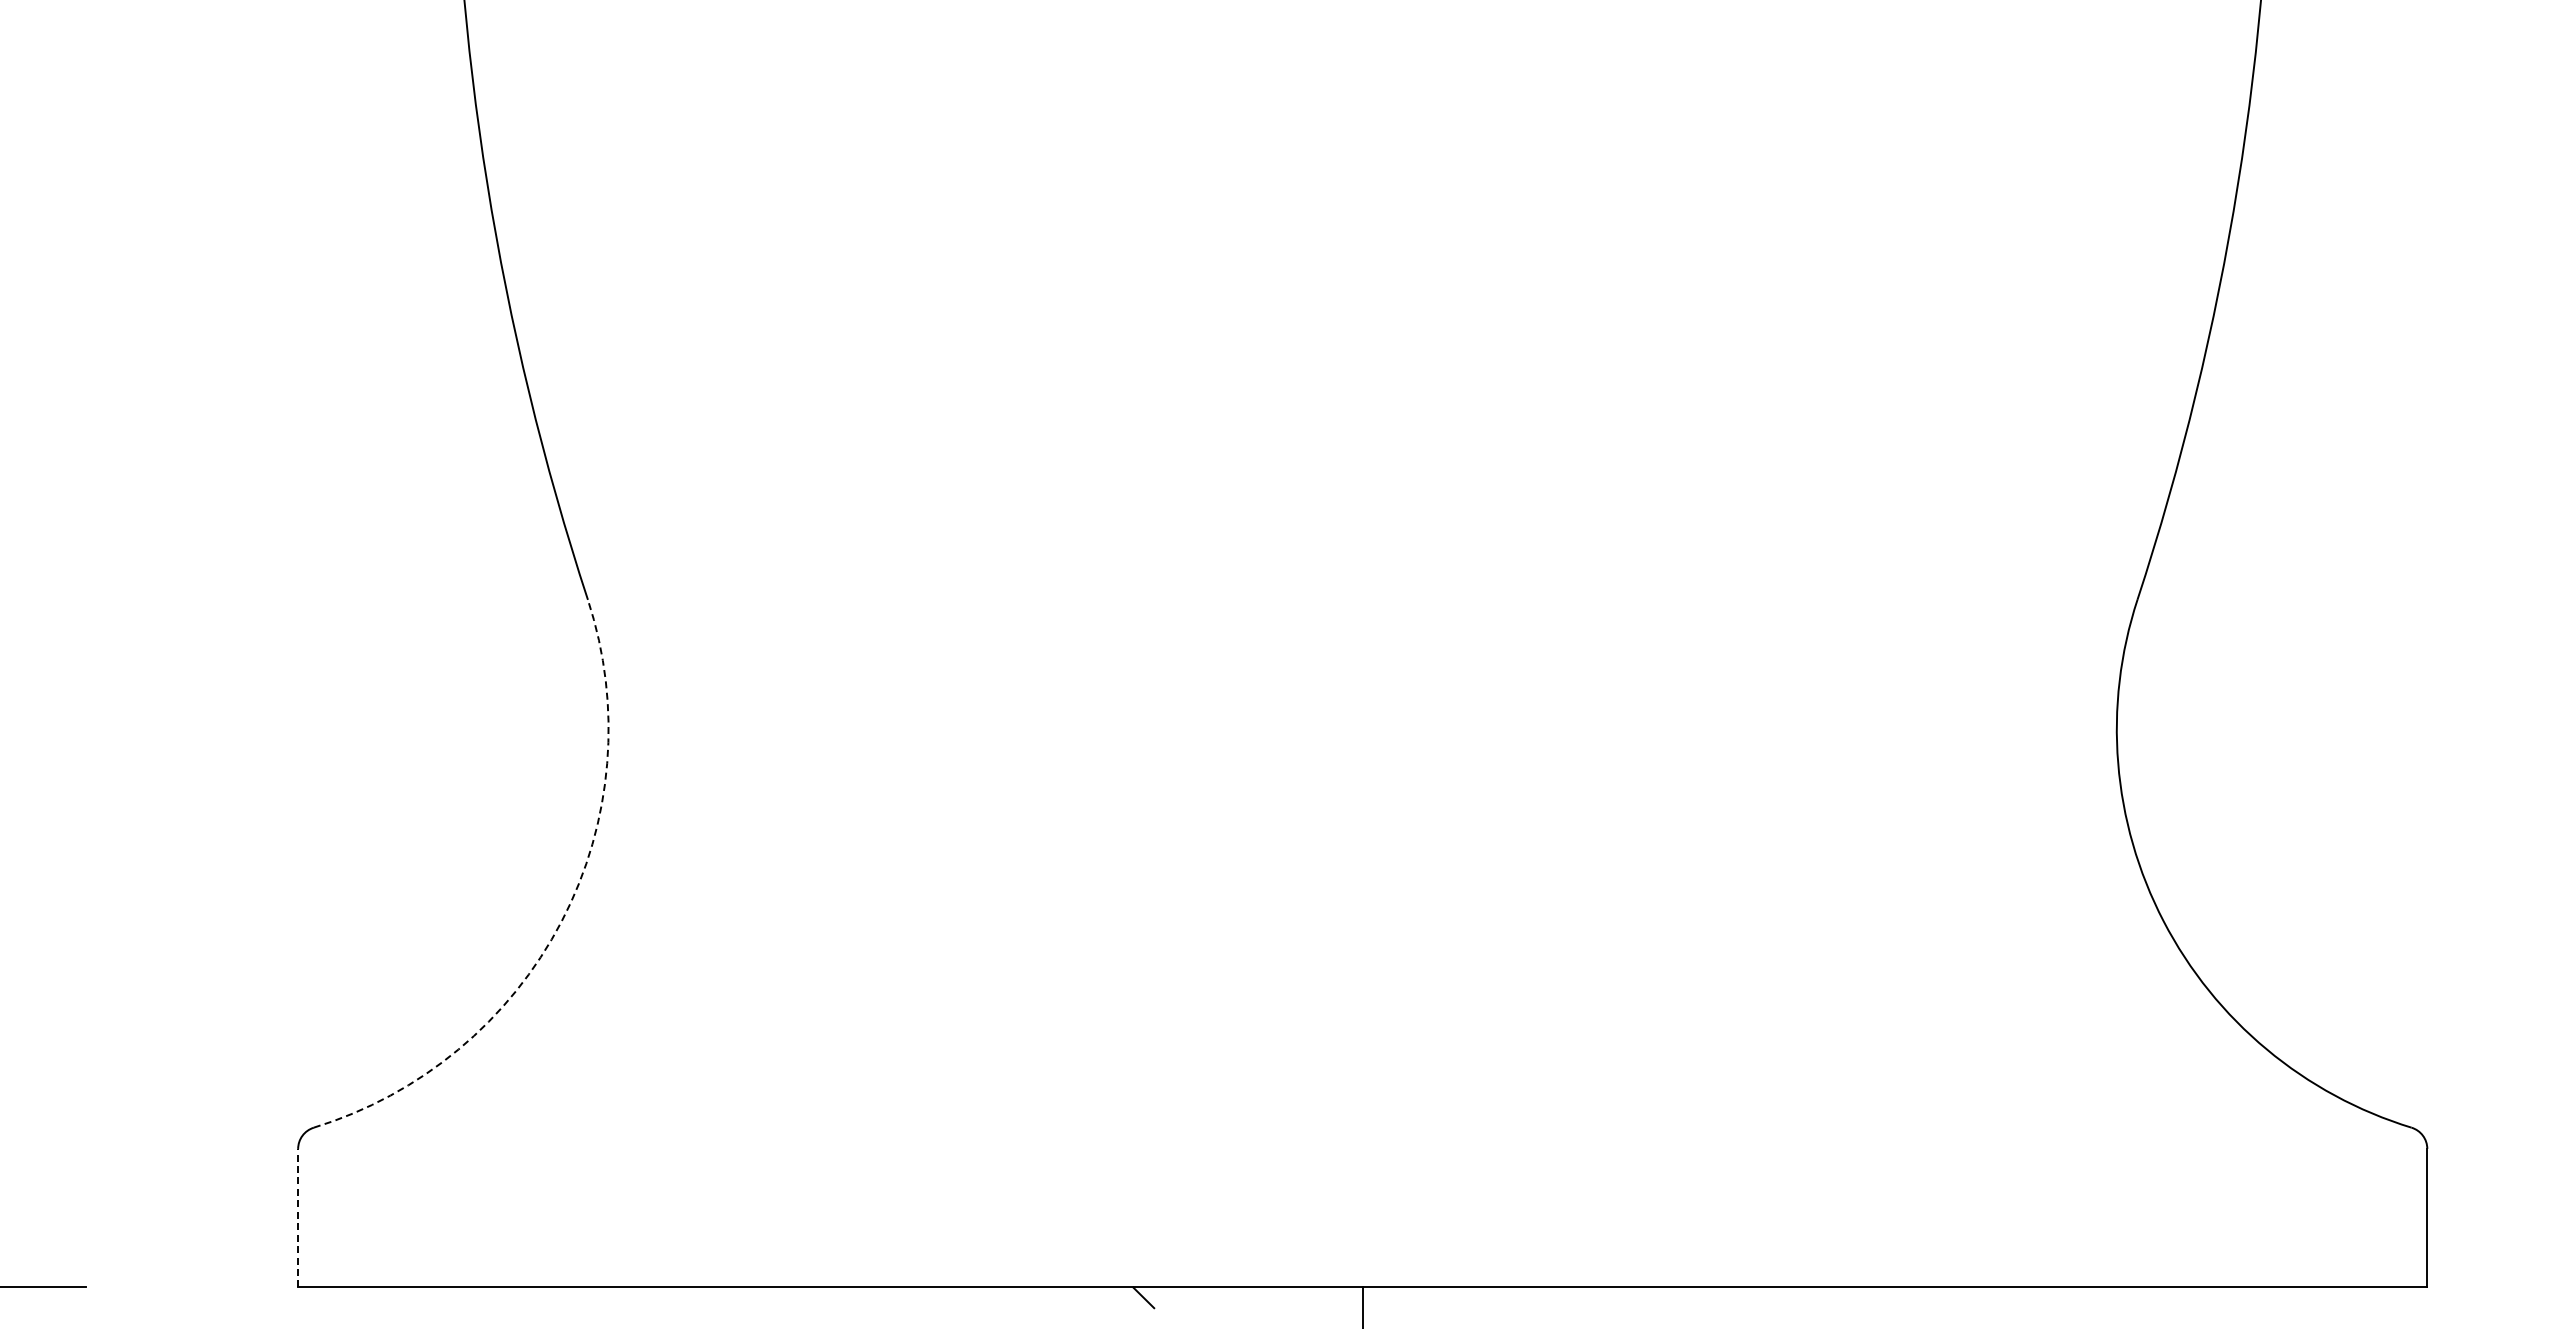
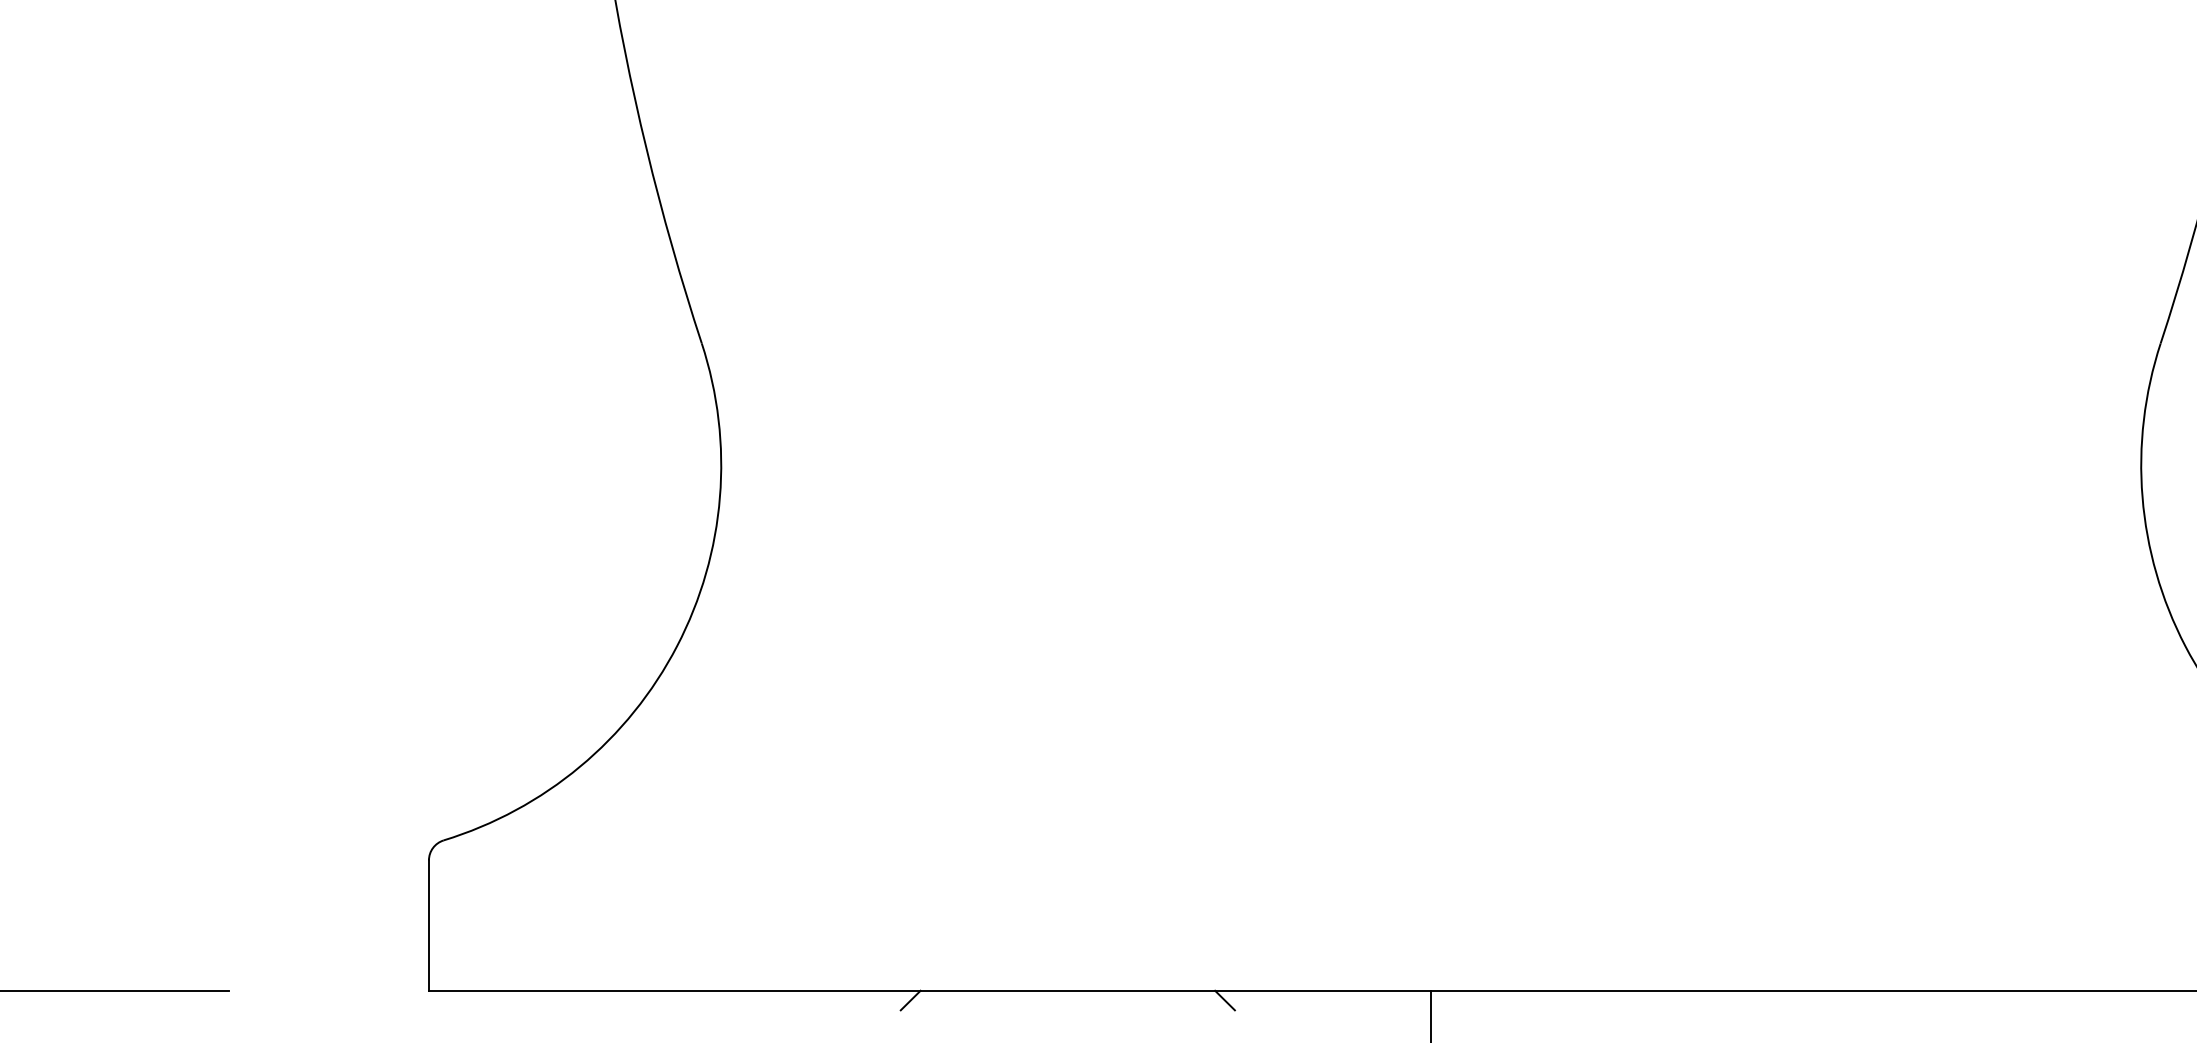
arc: (561, 921) -> (676, 646), dashed -> solid
line: (298, 1217) -> (429, 924), dashed -> solid
line: (809, 1297) -> (910, 1000), added

